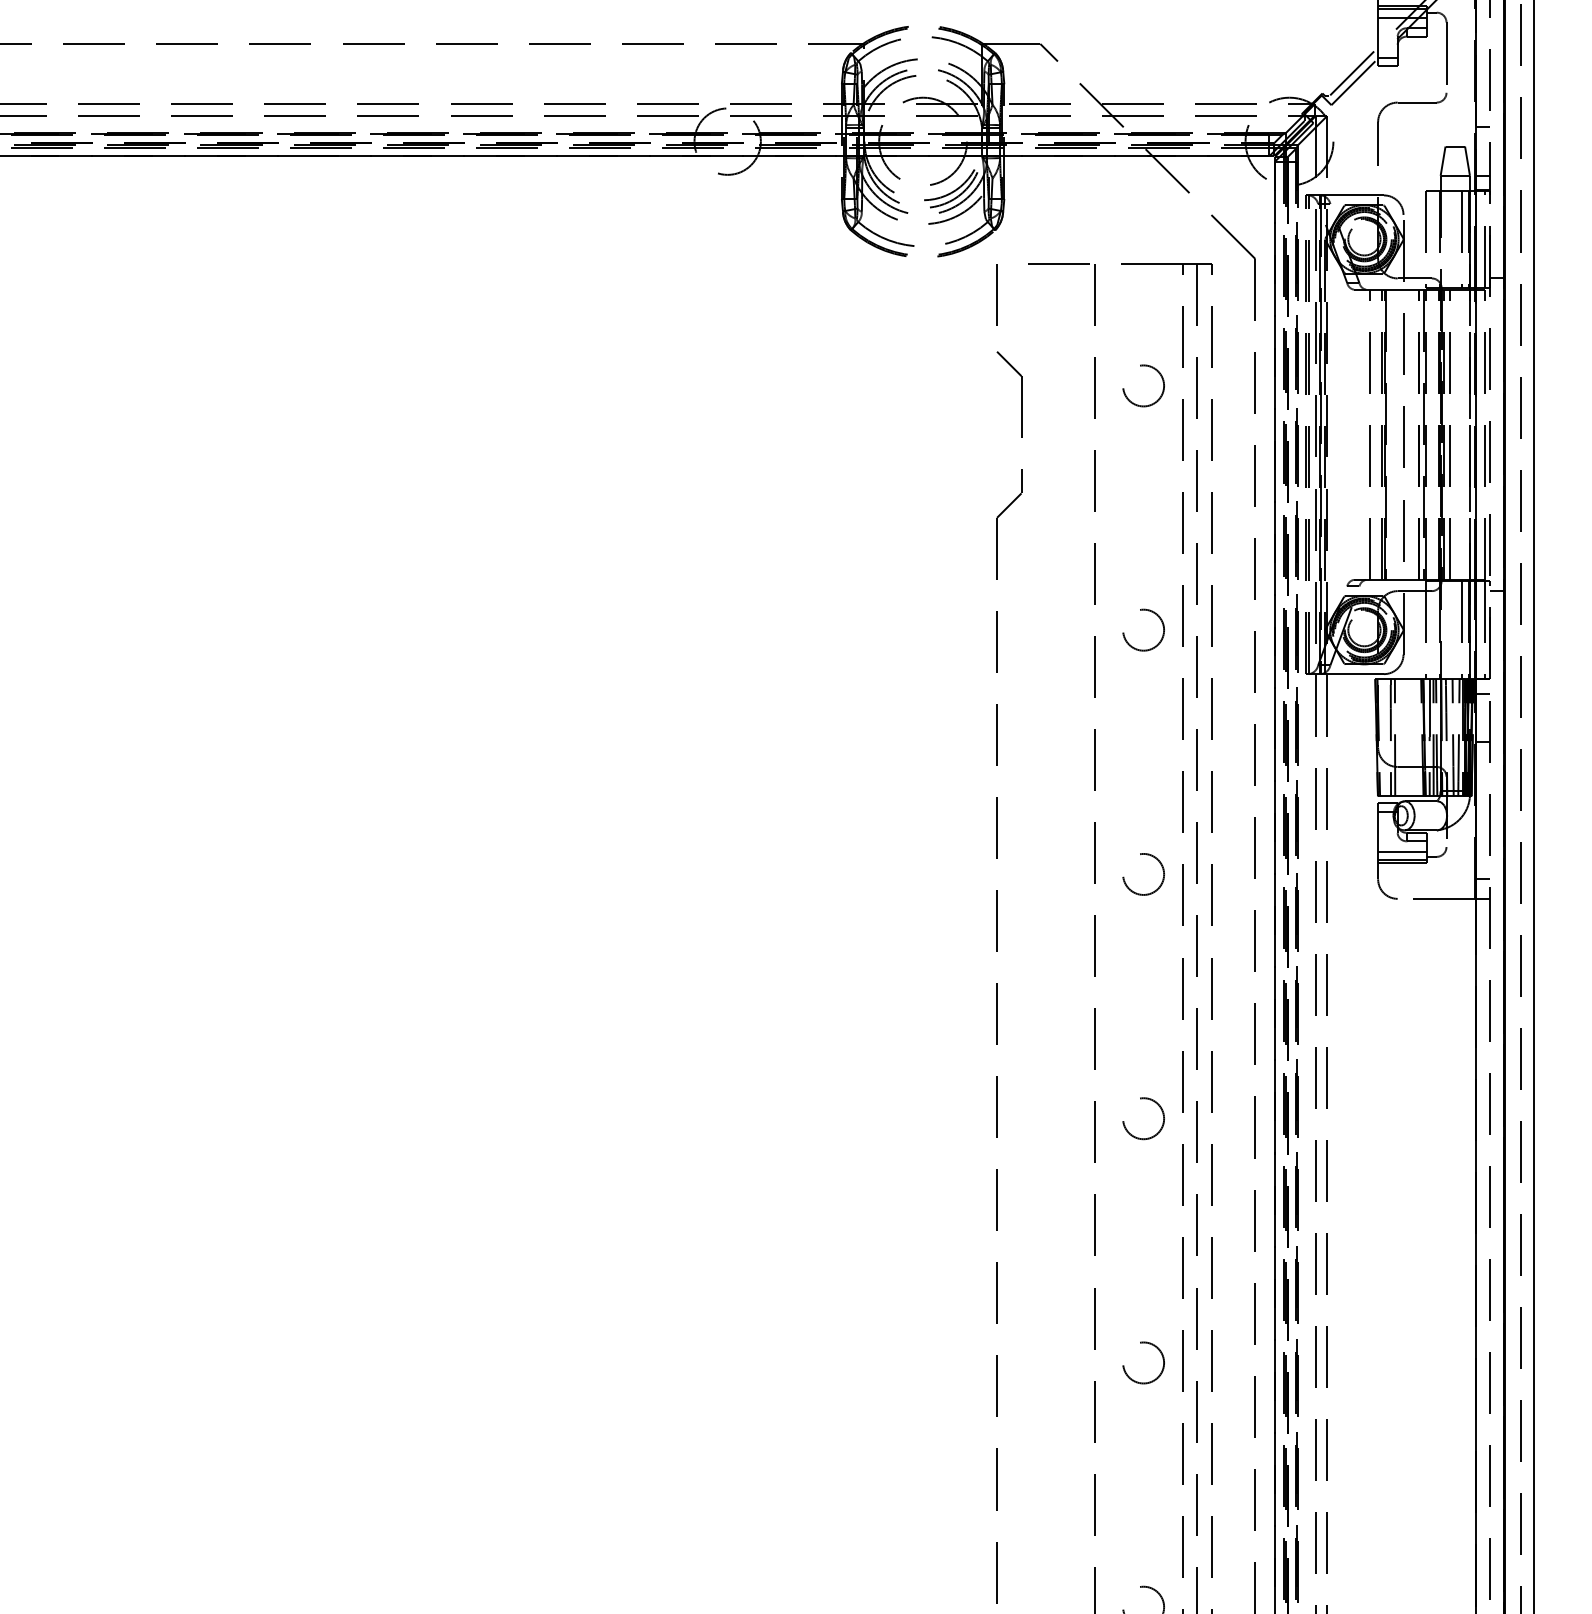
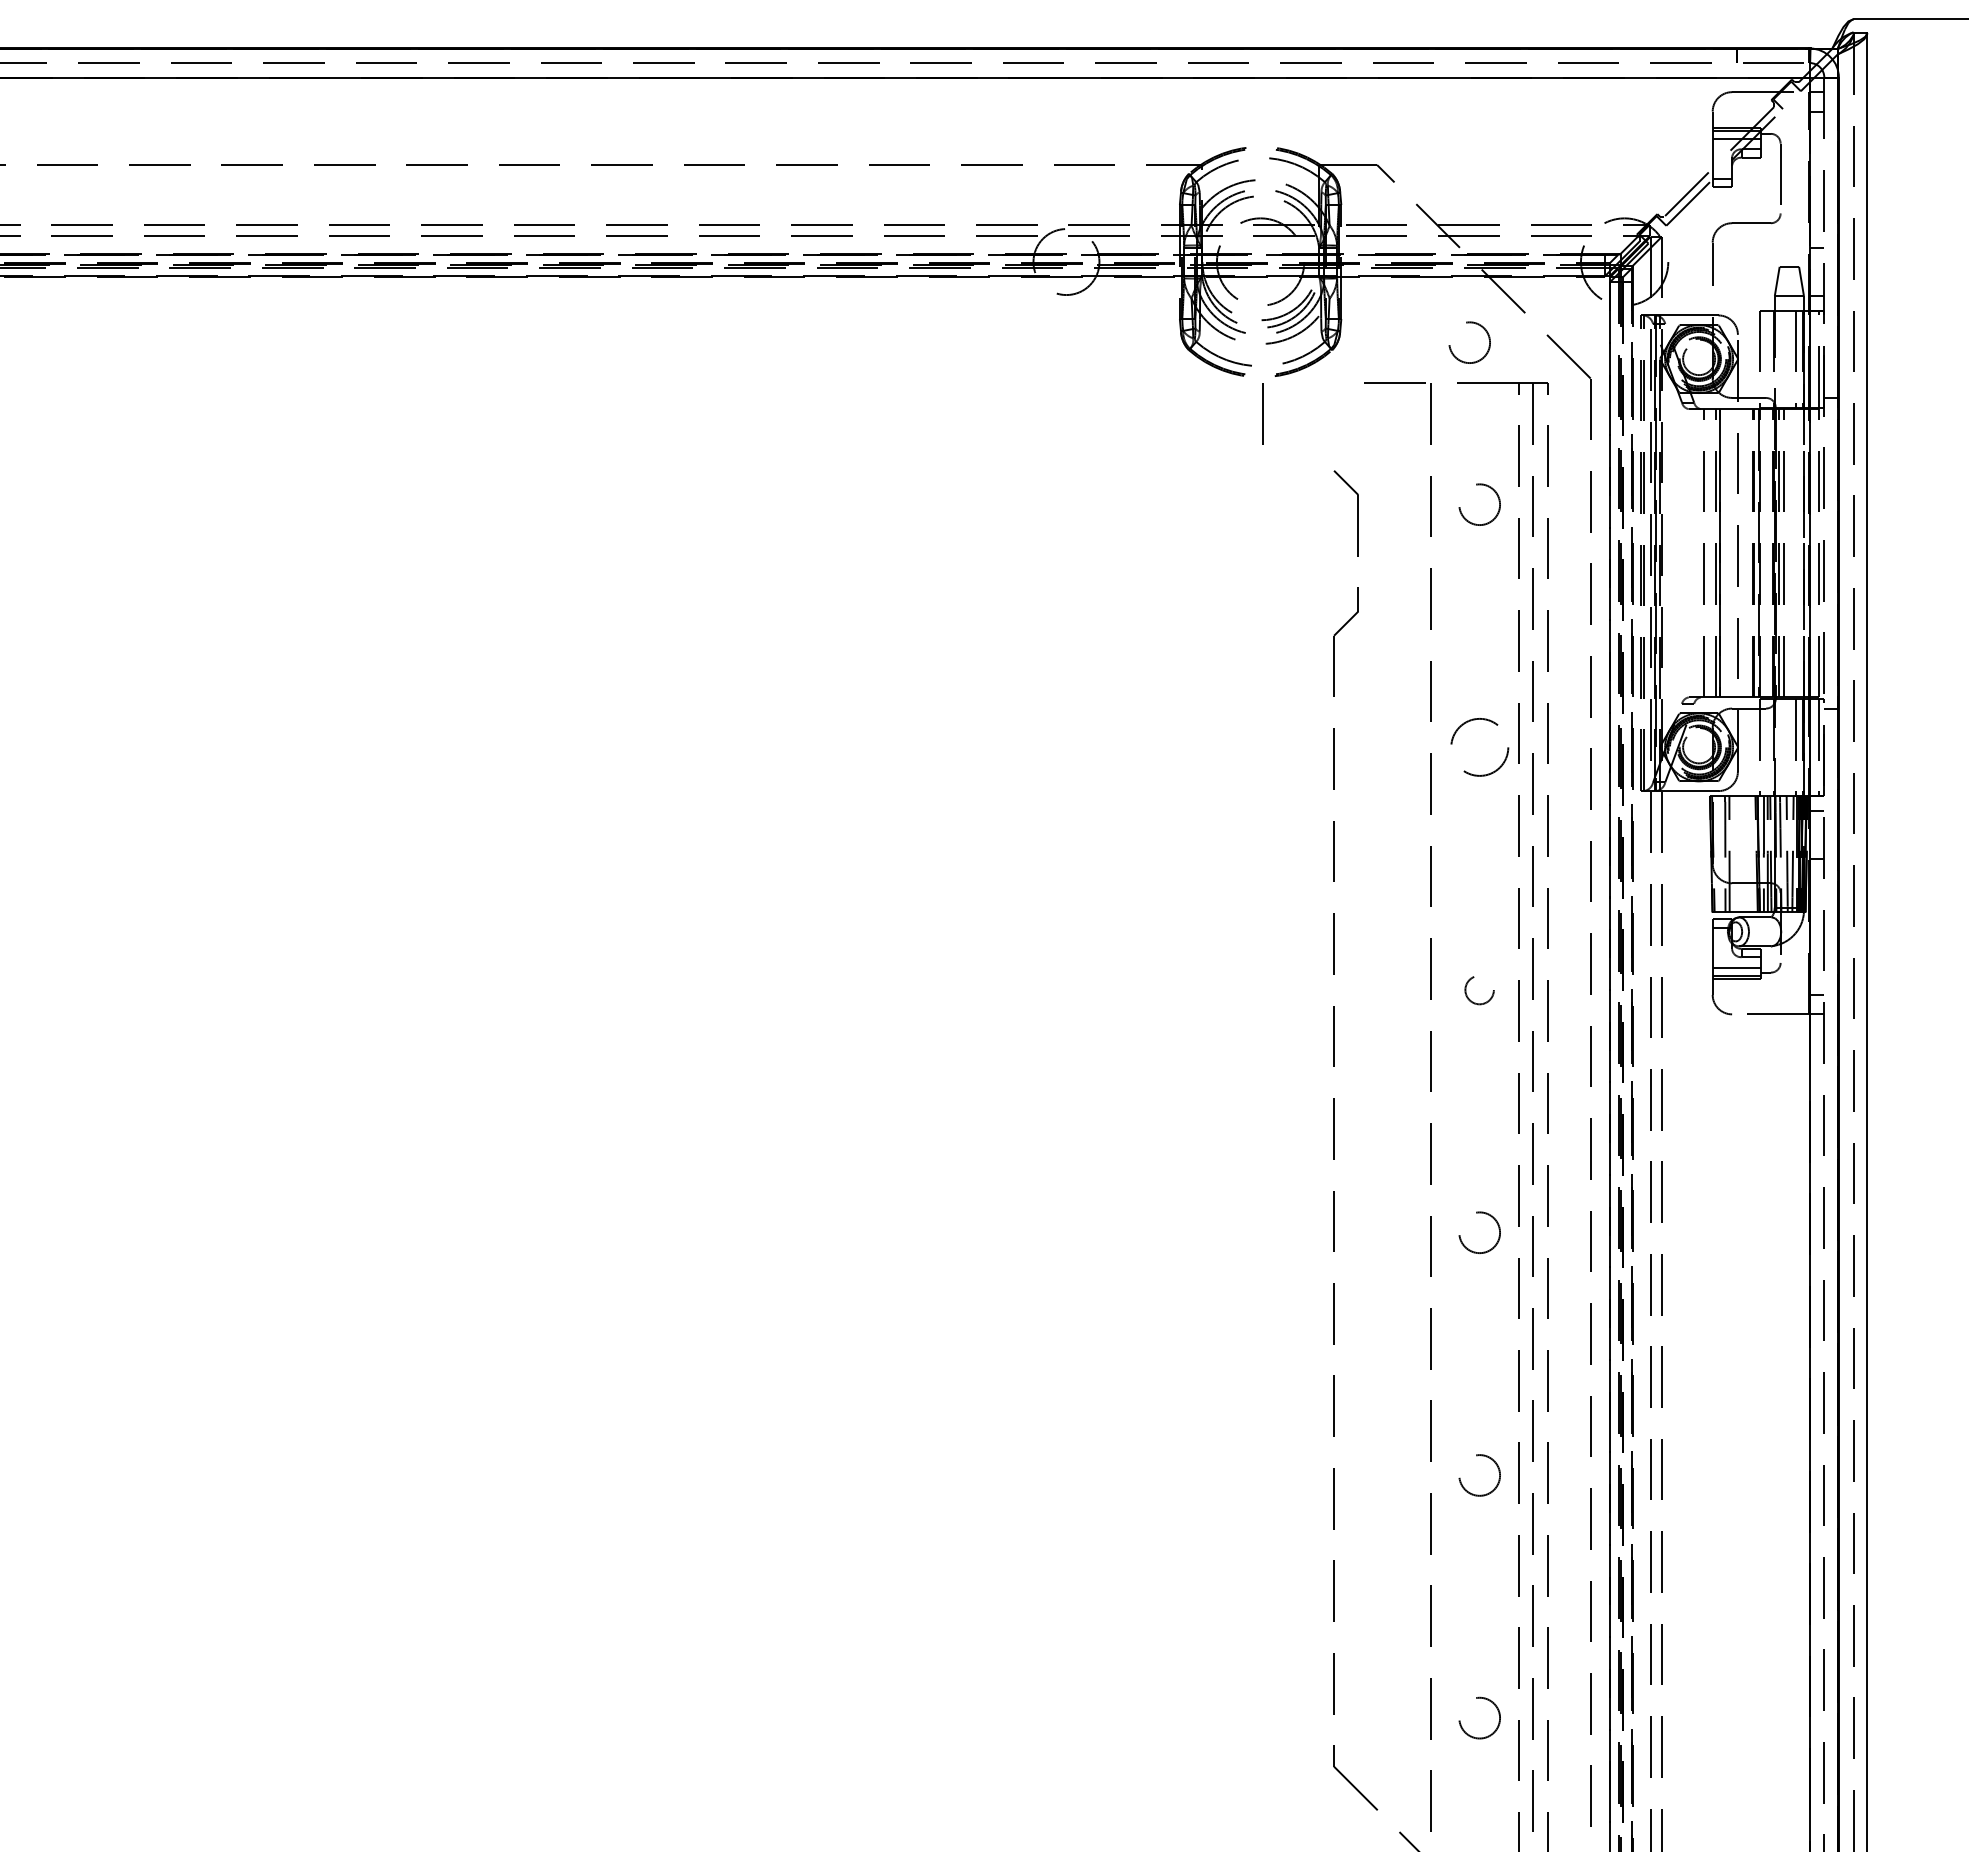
circle: (1133, 222) -> (1469, 342), added
line: (996, 294) -> (1262, 413), moved
circle: (1143, 630) -> (1479, 747), size x1.4
circle: (1143, 873) -> (1479, 989), size x0.7

